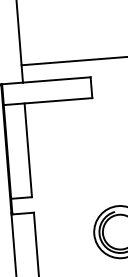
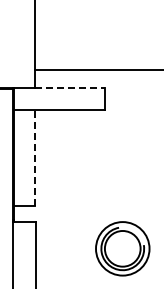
line: (57, 80) -> (70, 88), solid -> dashed
line: (28, 149) -> (35, 157), solid -> dashed

